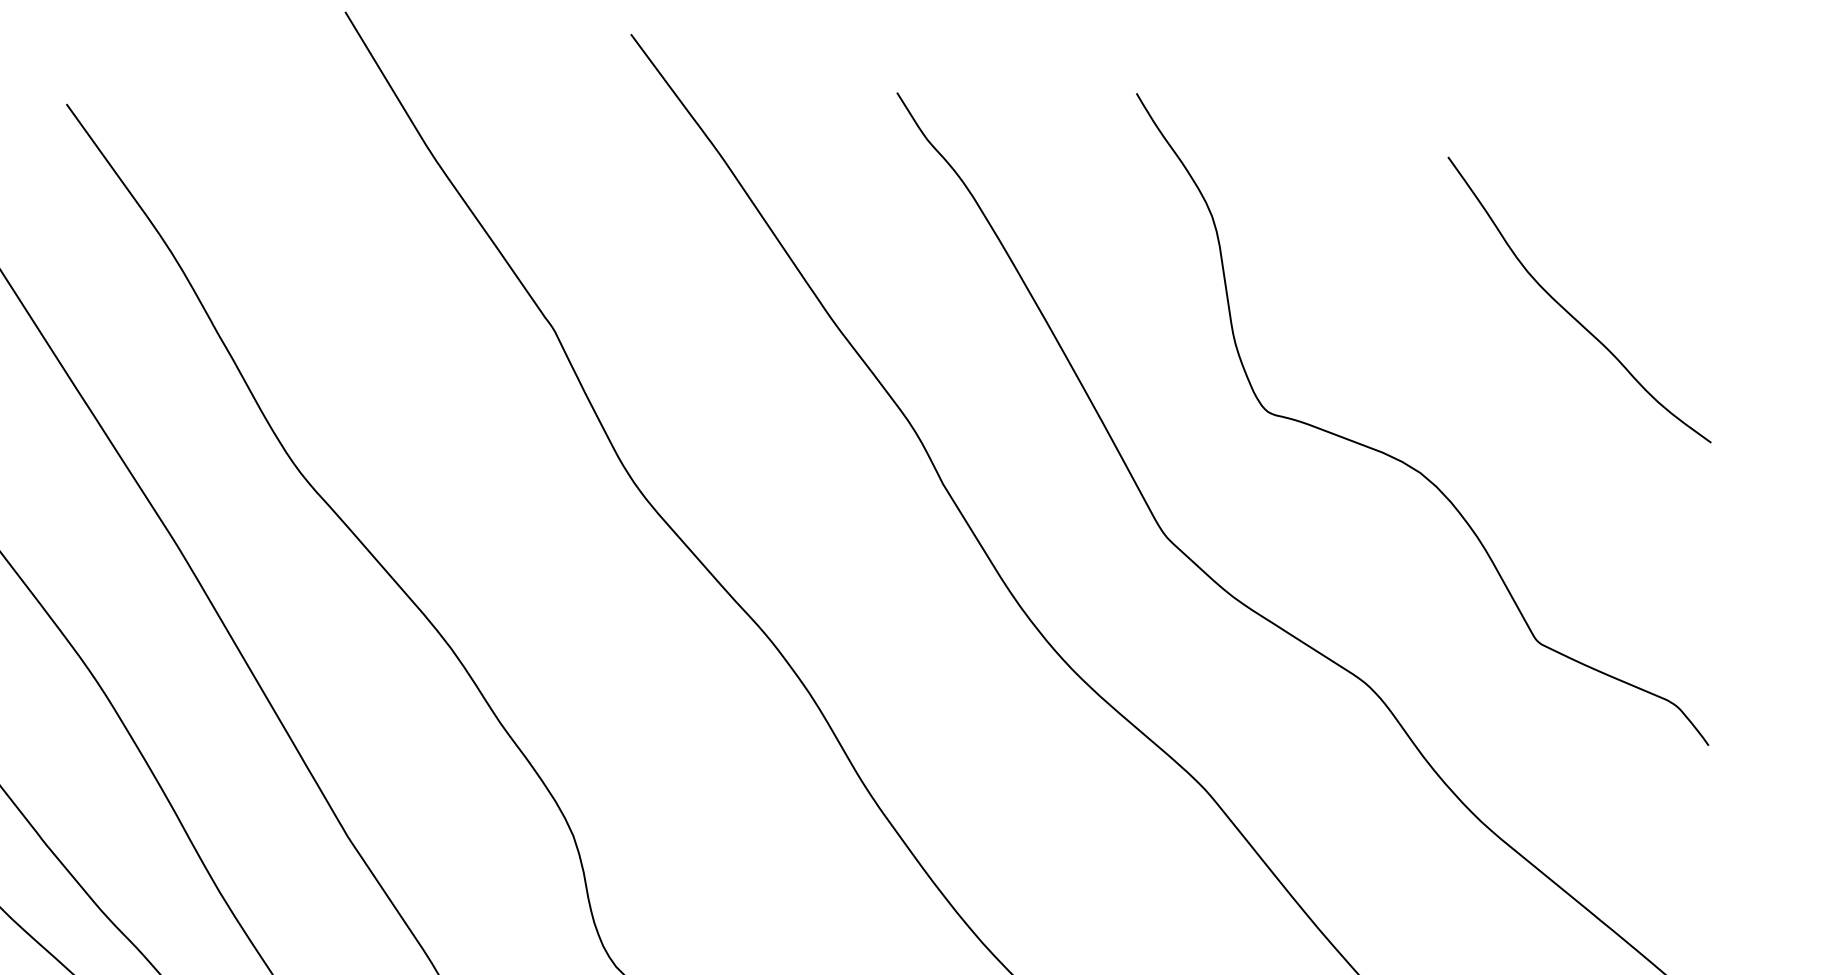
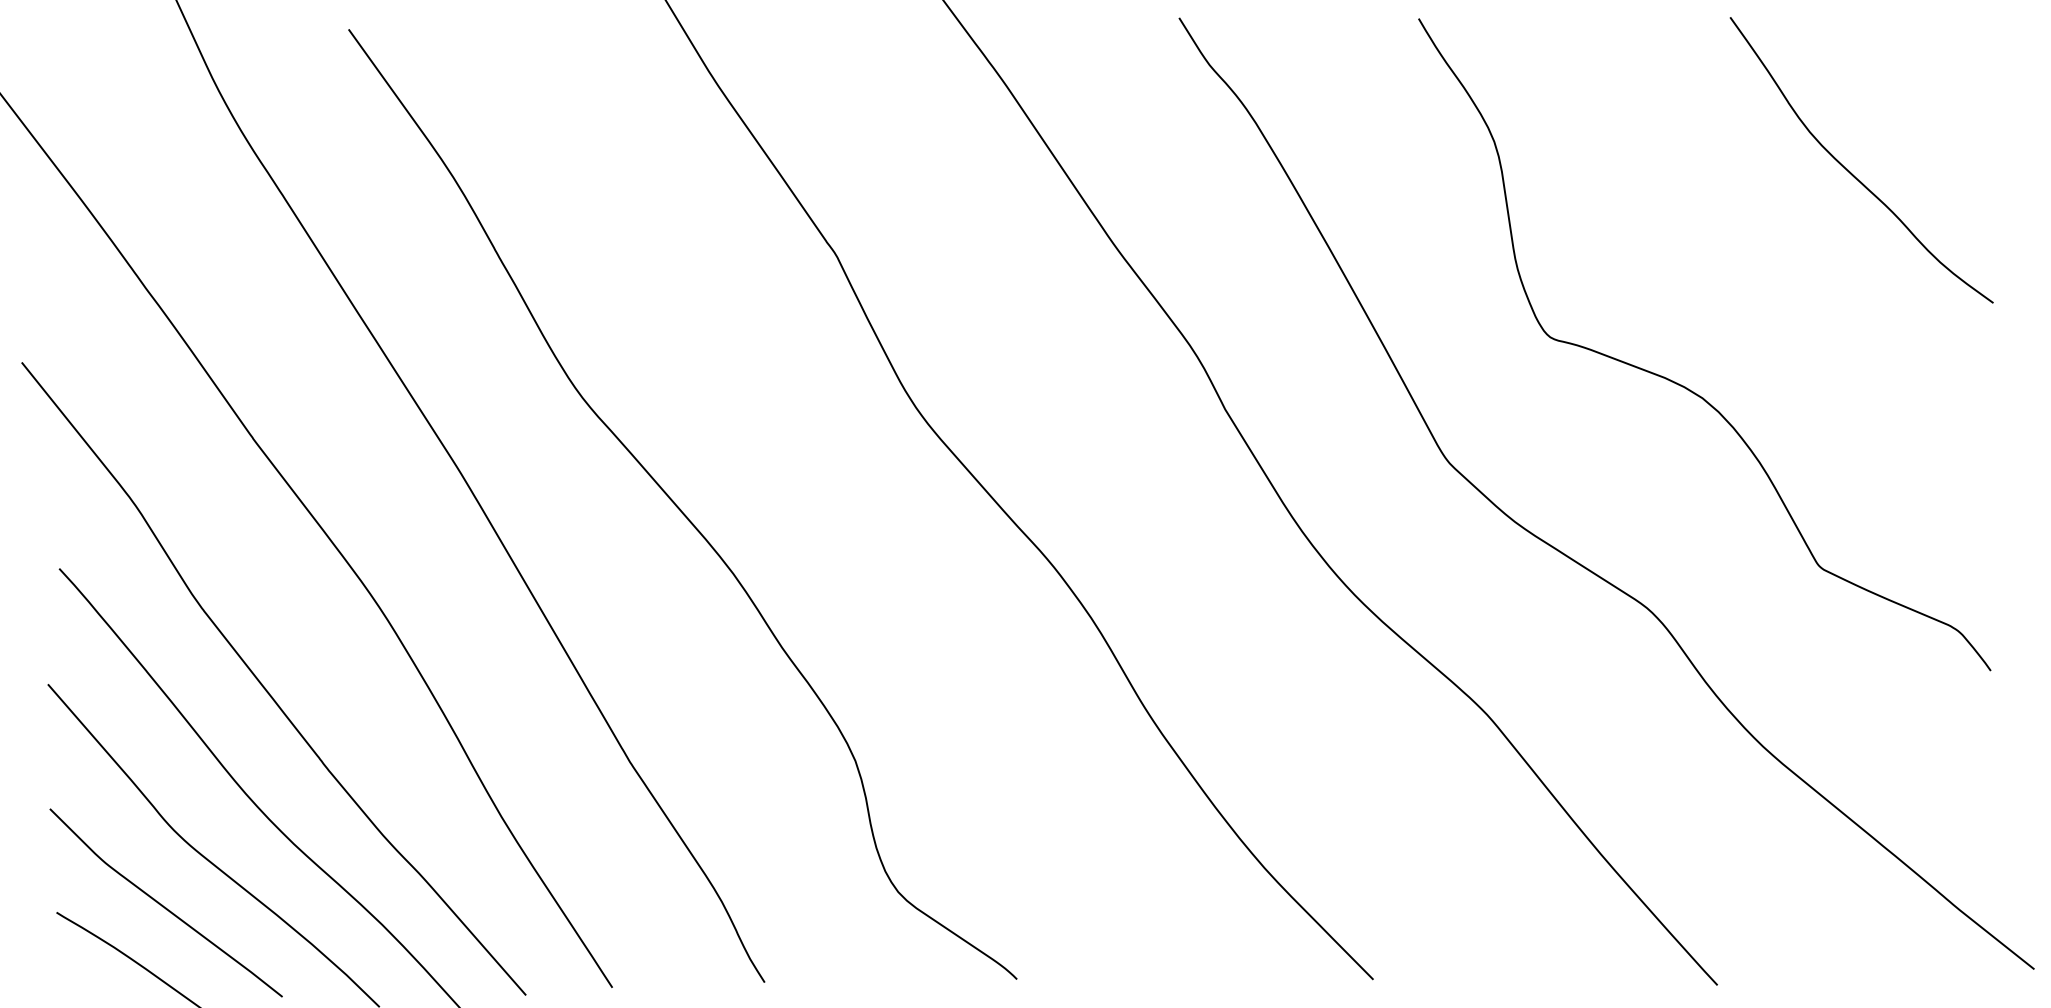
curve: (1568, 311) -> (1850, 171), moved

